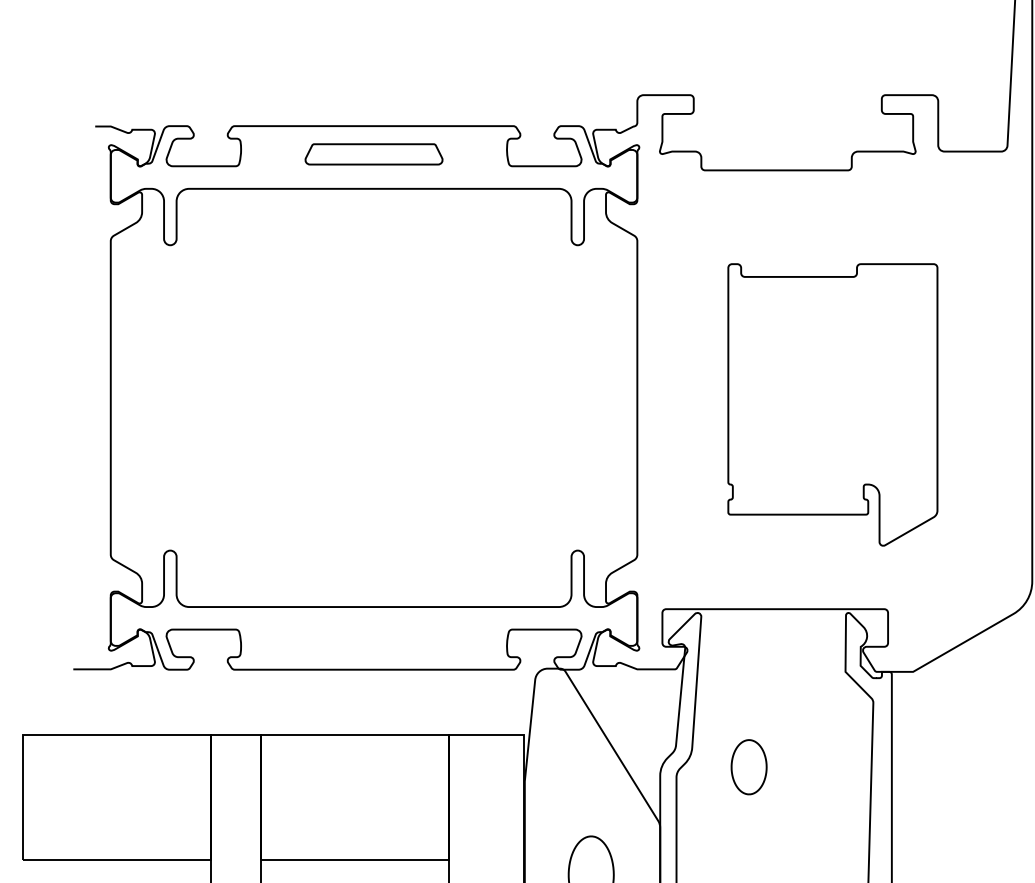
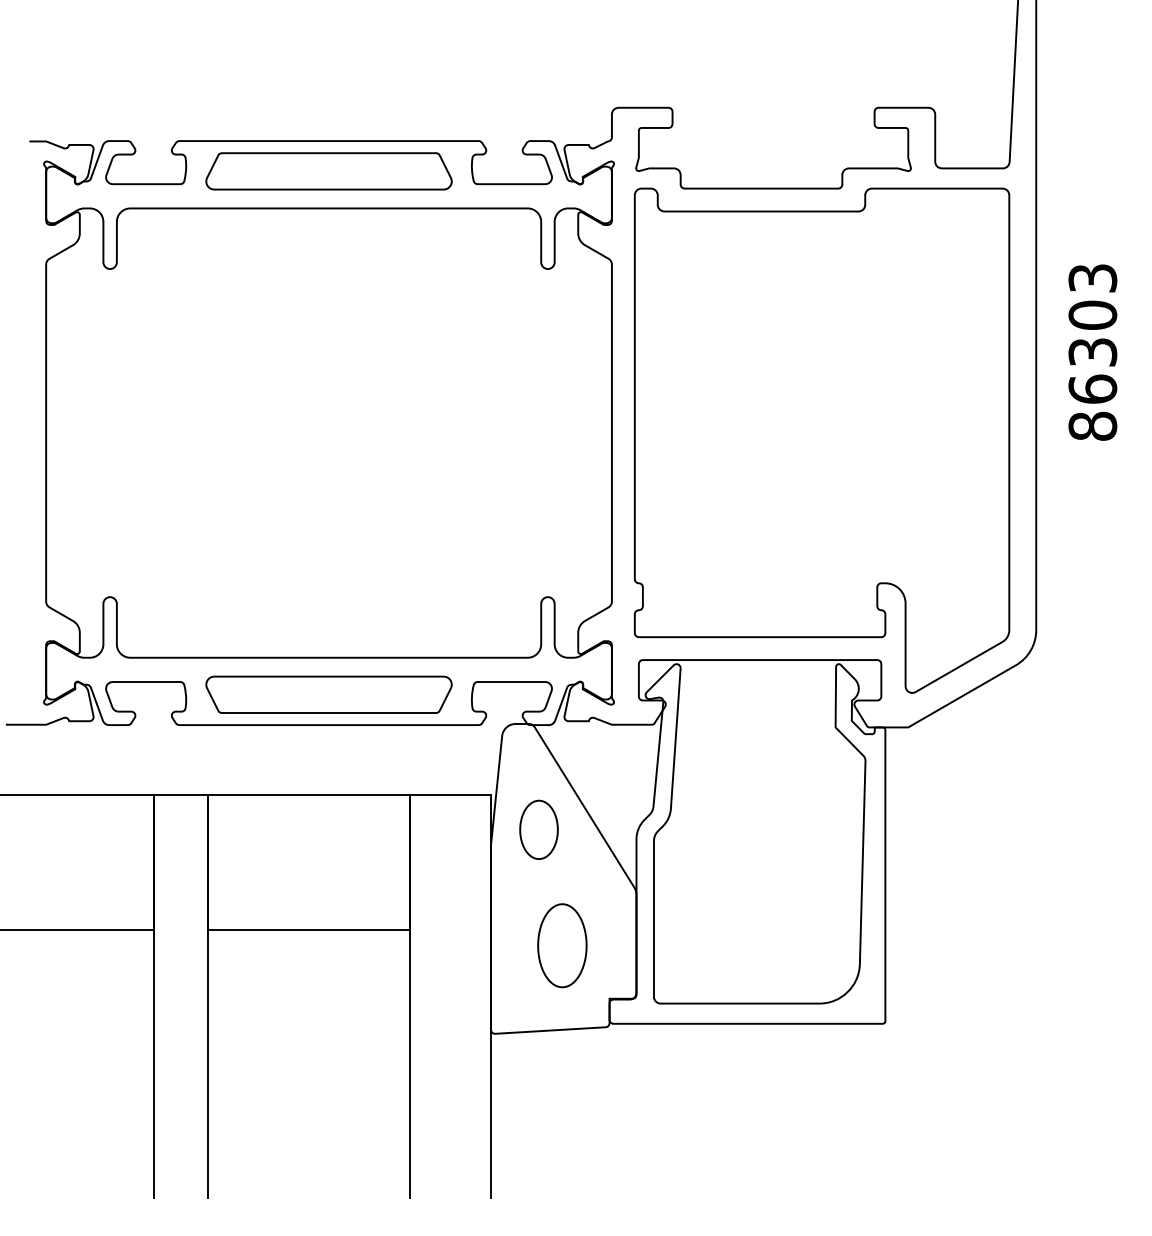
part: (373, 154) -> (328, 171), size x1.67
part: (832, 404) -> (821, 440), size x1.67
part: (373, 641) -> (328, 694), added
part: (748, 766) -> (538, 829), moved

